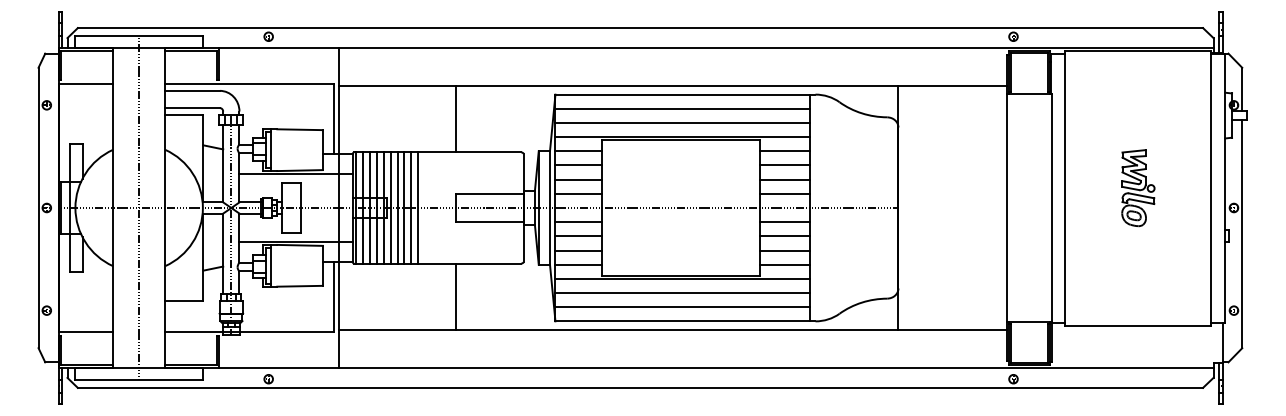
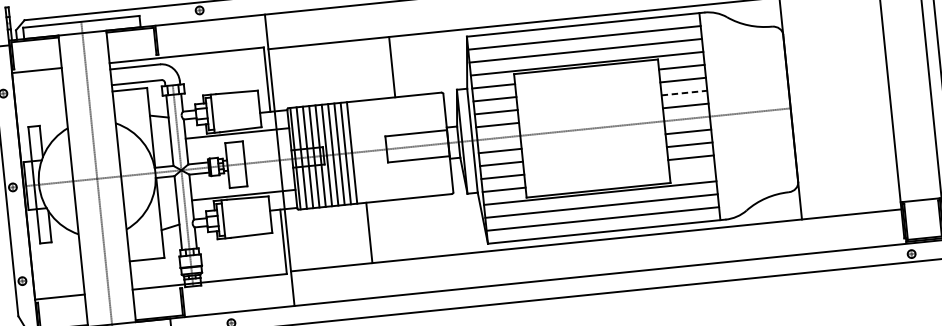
line: (456, 119) -> (392, 67), moved
line: (785, 179) -> (684, 92), solid -> dashed
line: (784, 264) -> (691, 170), removed
line: (456, 296) -> (369, 232), moved

